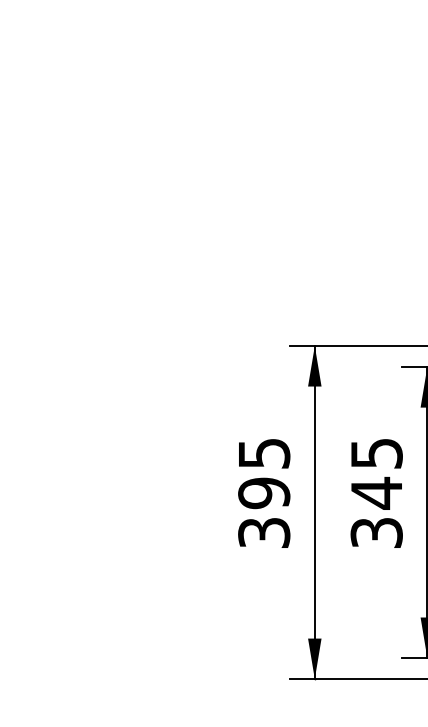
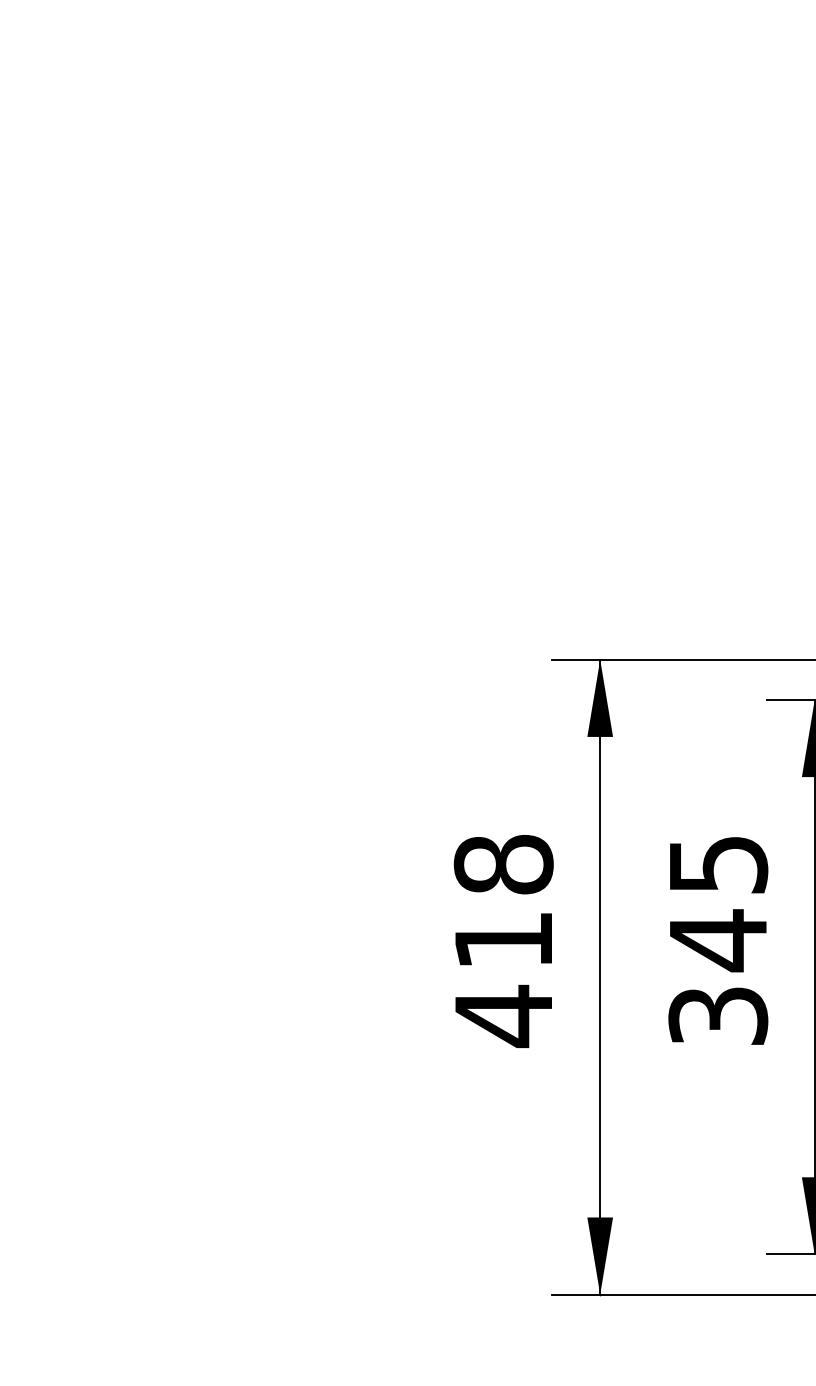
text: (264, 493) -> (504, 940), 395 -> 418

